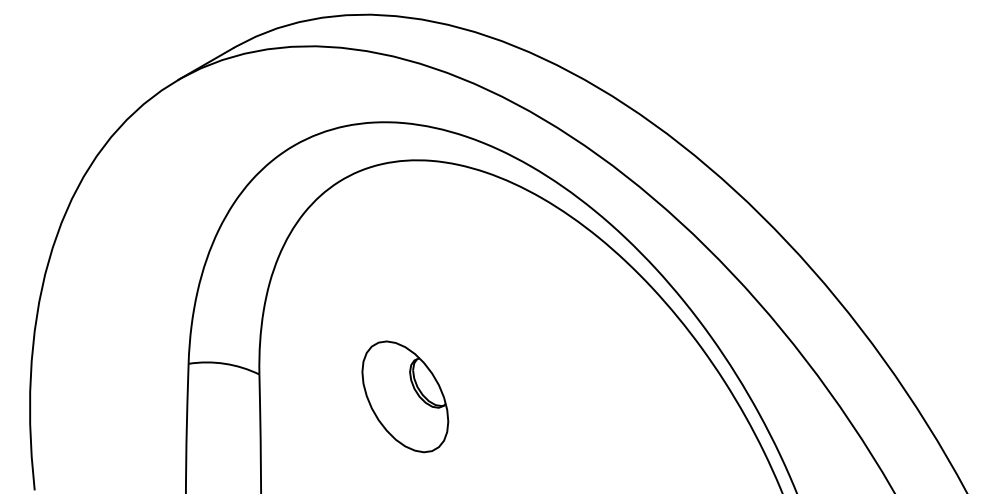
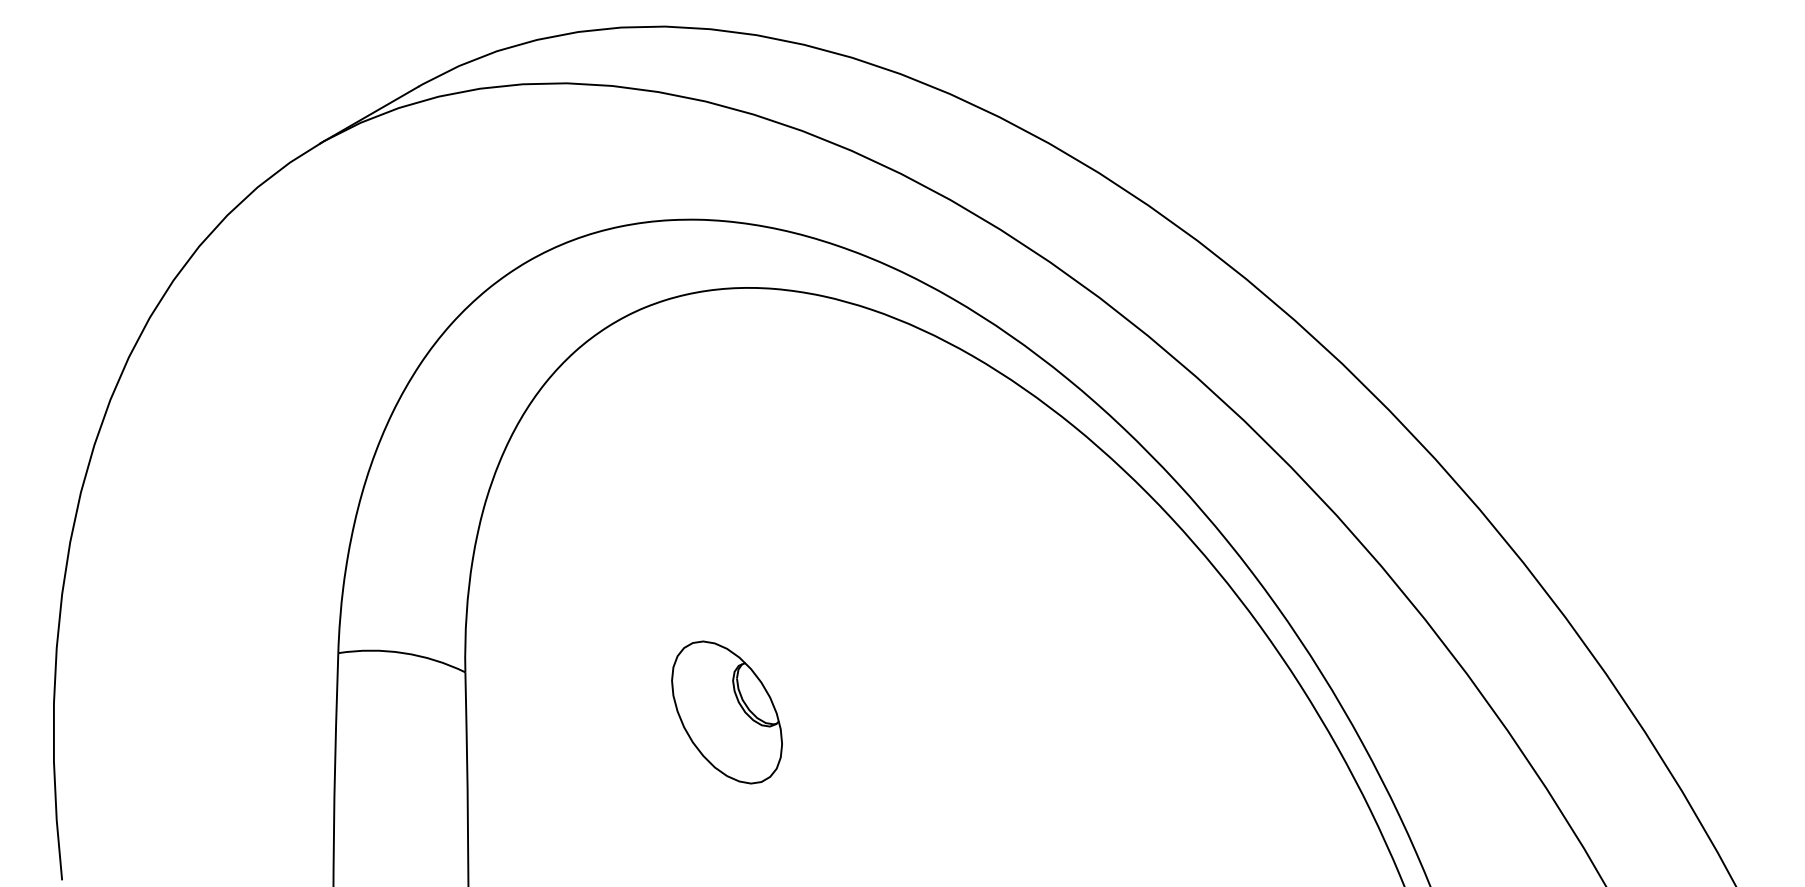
part: (404, 396) -> (725, 711), size x0.71

